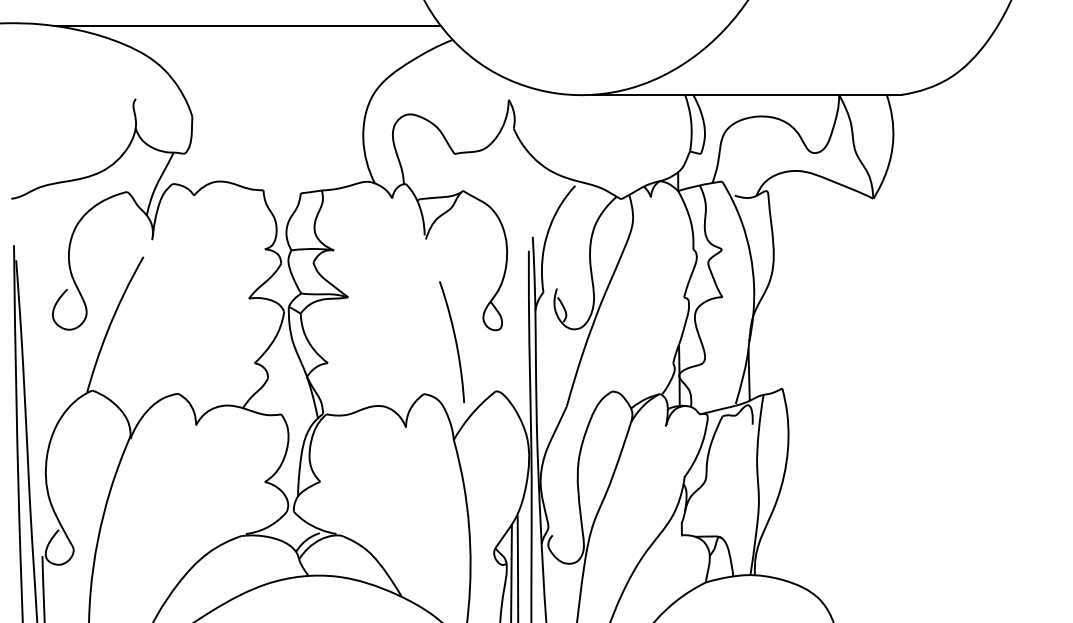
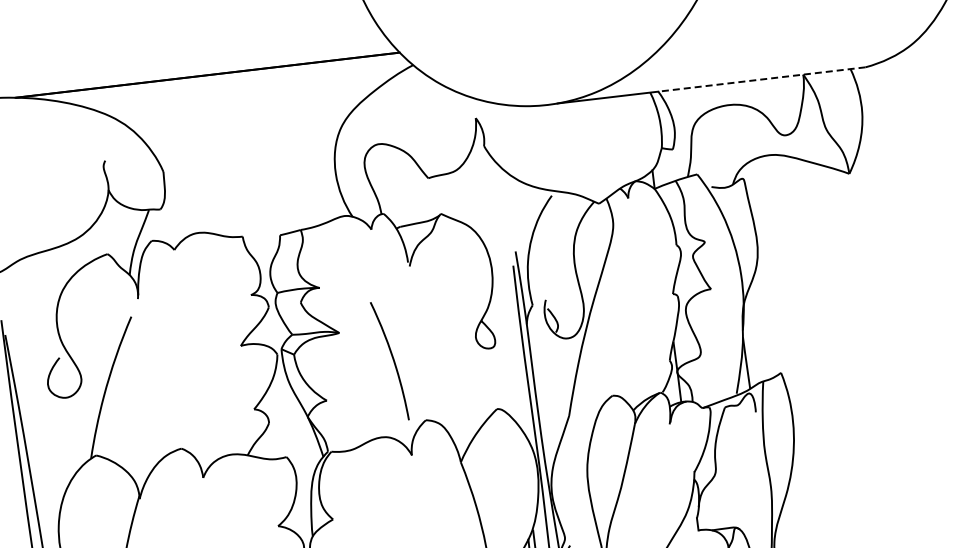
line: (796, 94) -> (760, 79), solid -> dashed
curve: (455, 342) -> (393, 361), moved

